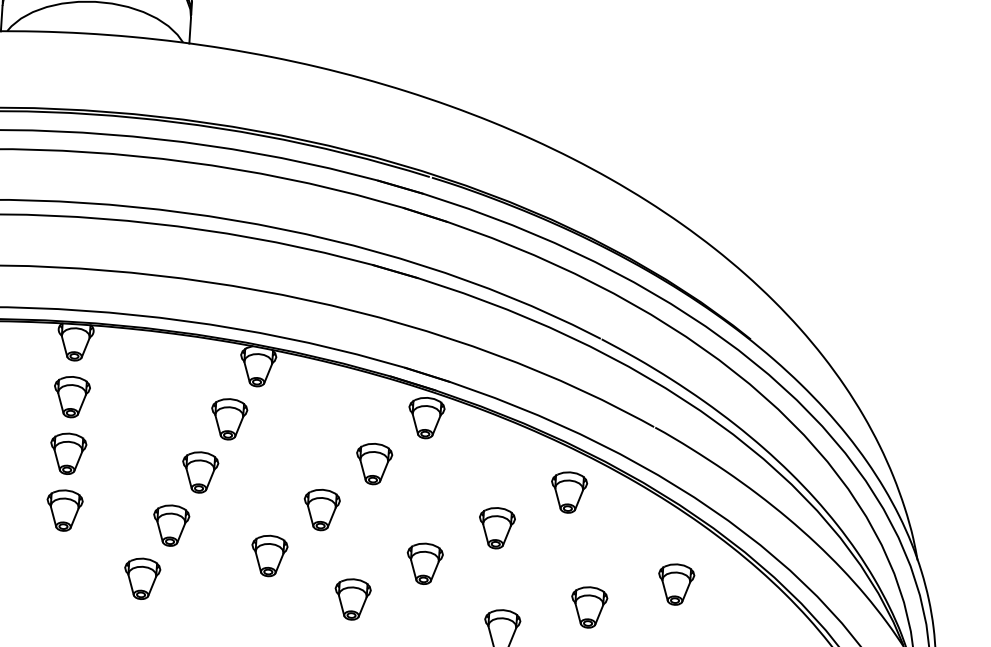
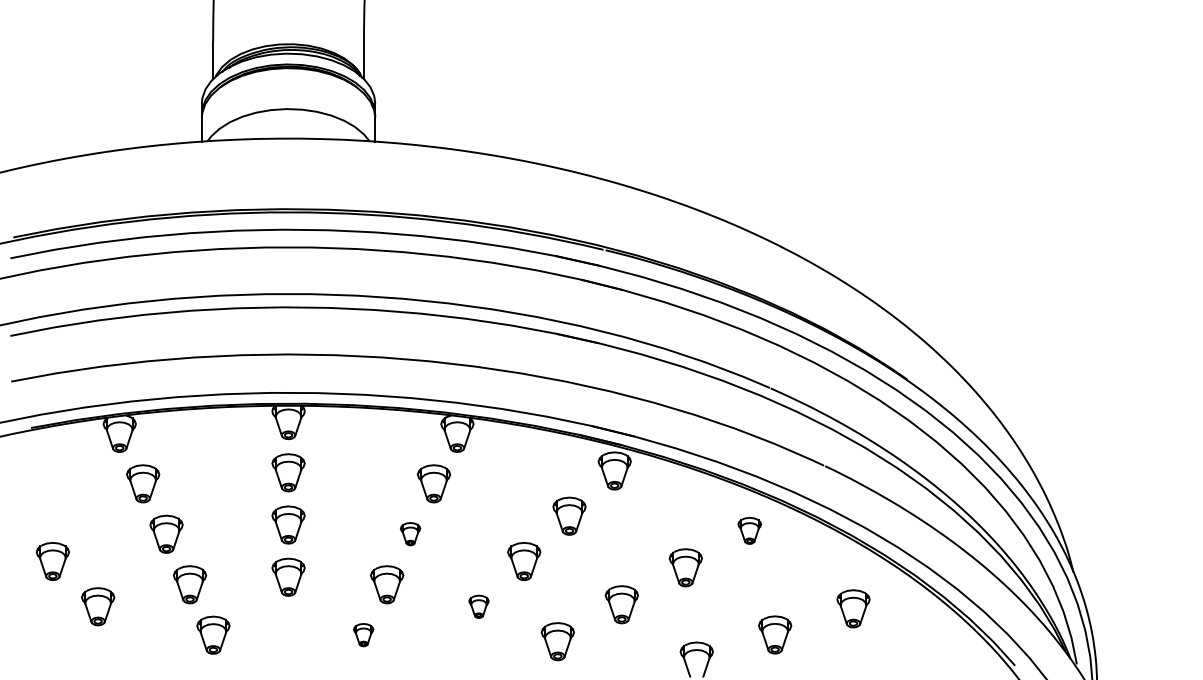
part: (200, 471) -> (410, 533), size x0.6
part: (568, 492) -> (749, 530), size x0.7
part: (268, 555) -> (478, 606), size x0.6
part: (141, 578) -> (363, 634), size x0.6

